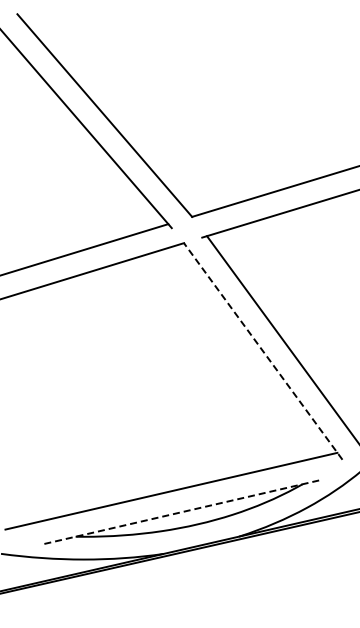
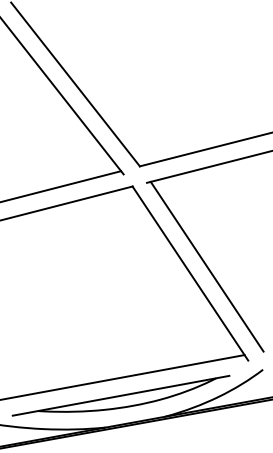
line: (262, 351) -> (189, 273), dashed -> solid
line: (180, 512) -> (120, 395), dashed -> solid

